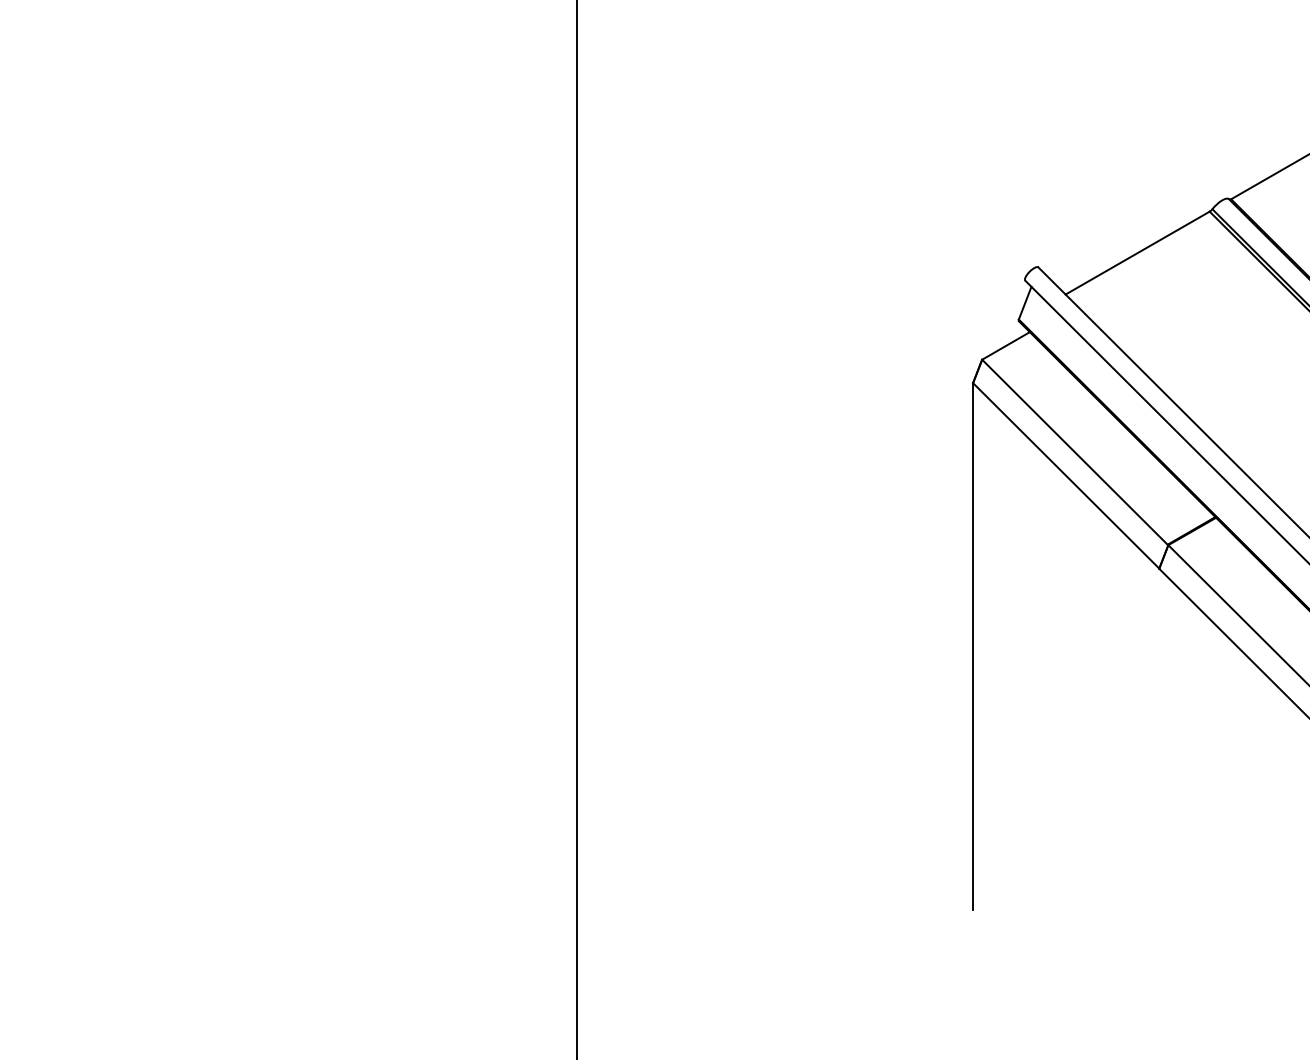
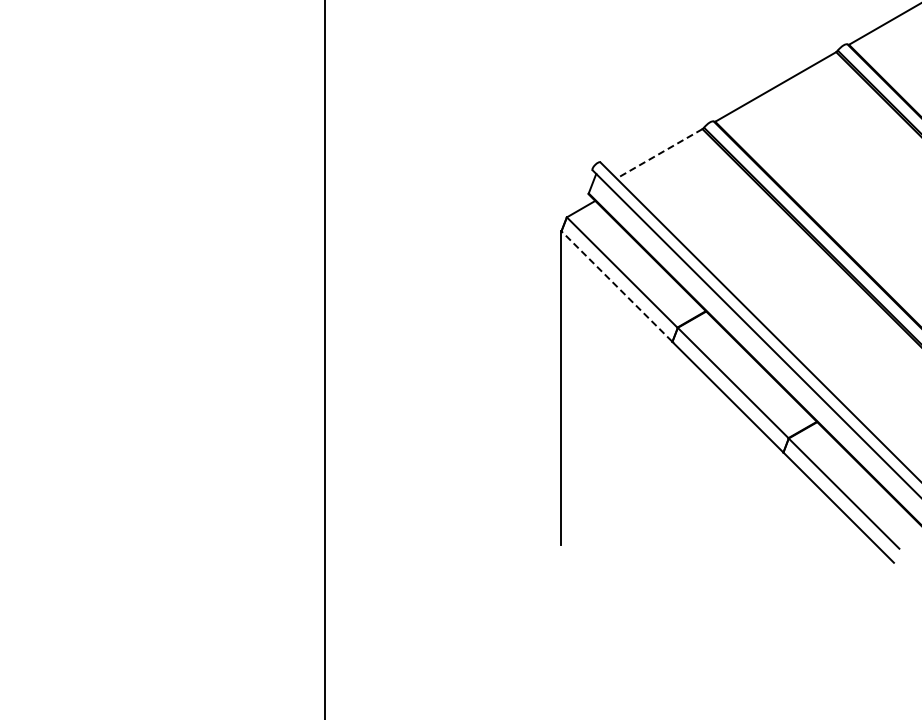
line: (1137, 252) -> (659, 153), solid -> dashed
line: (1065, 475) -> (616, 286), solid -> dashed

